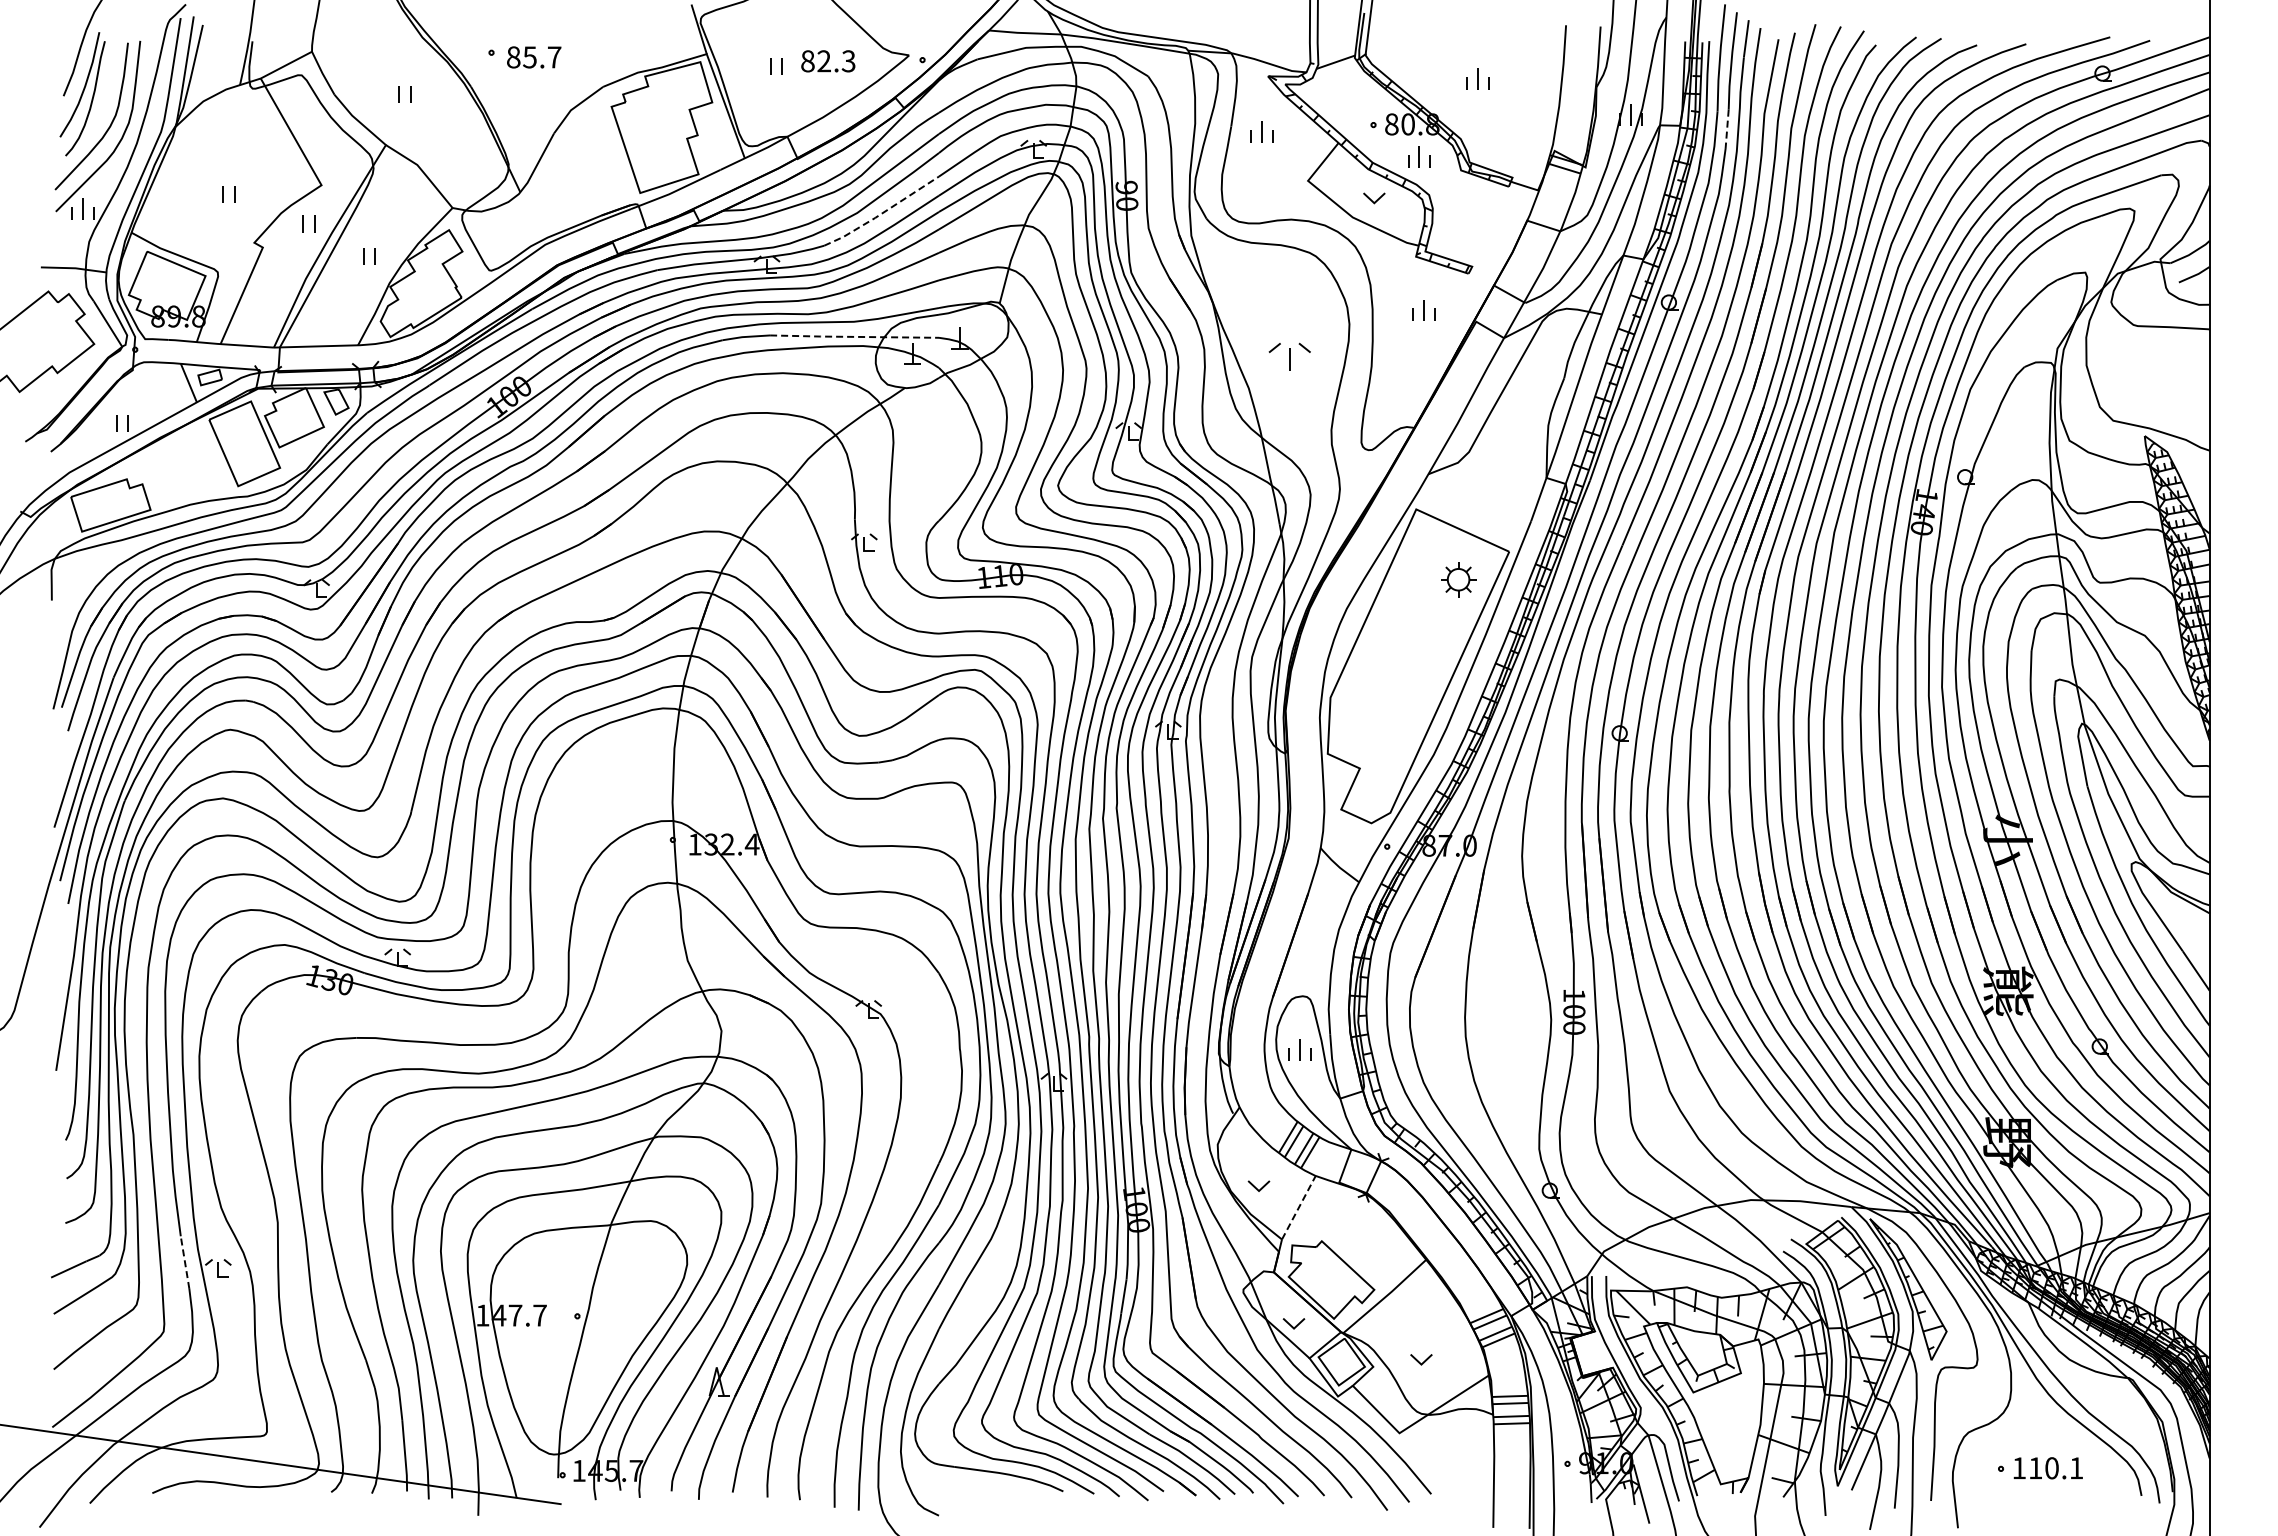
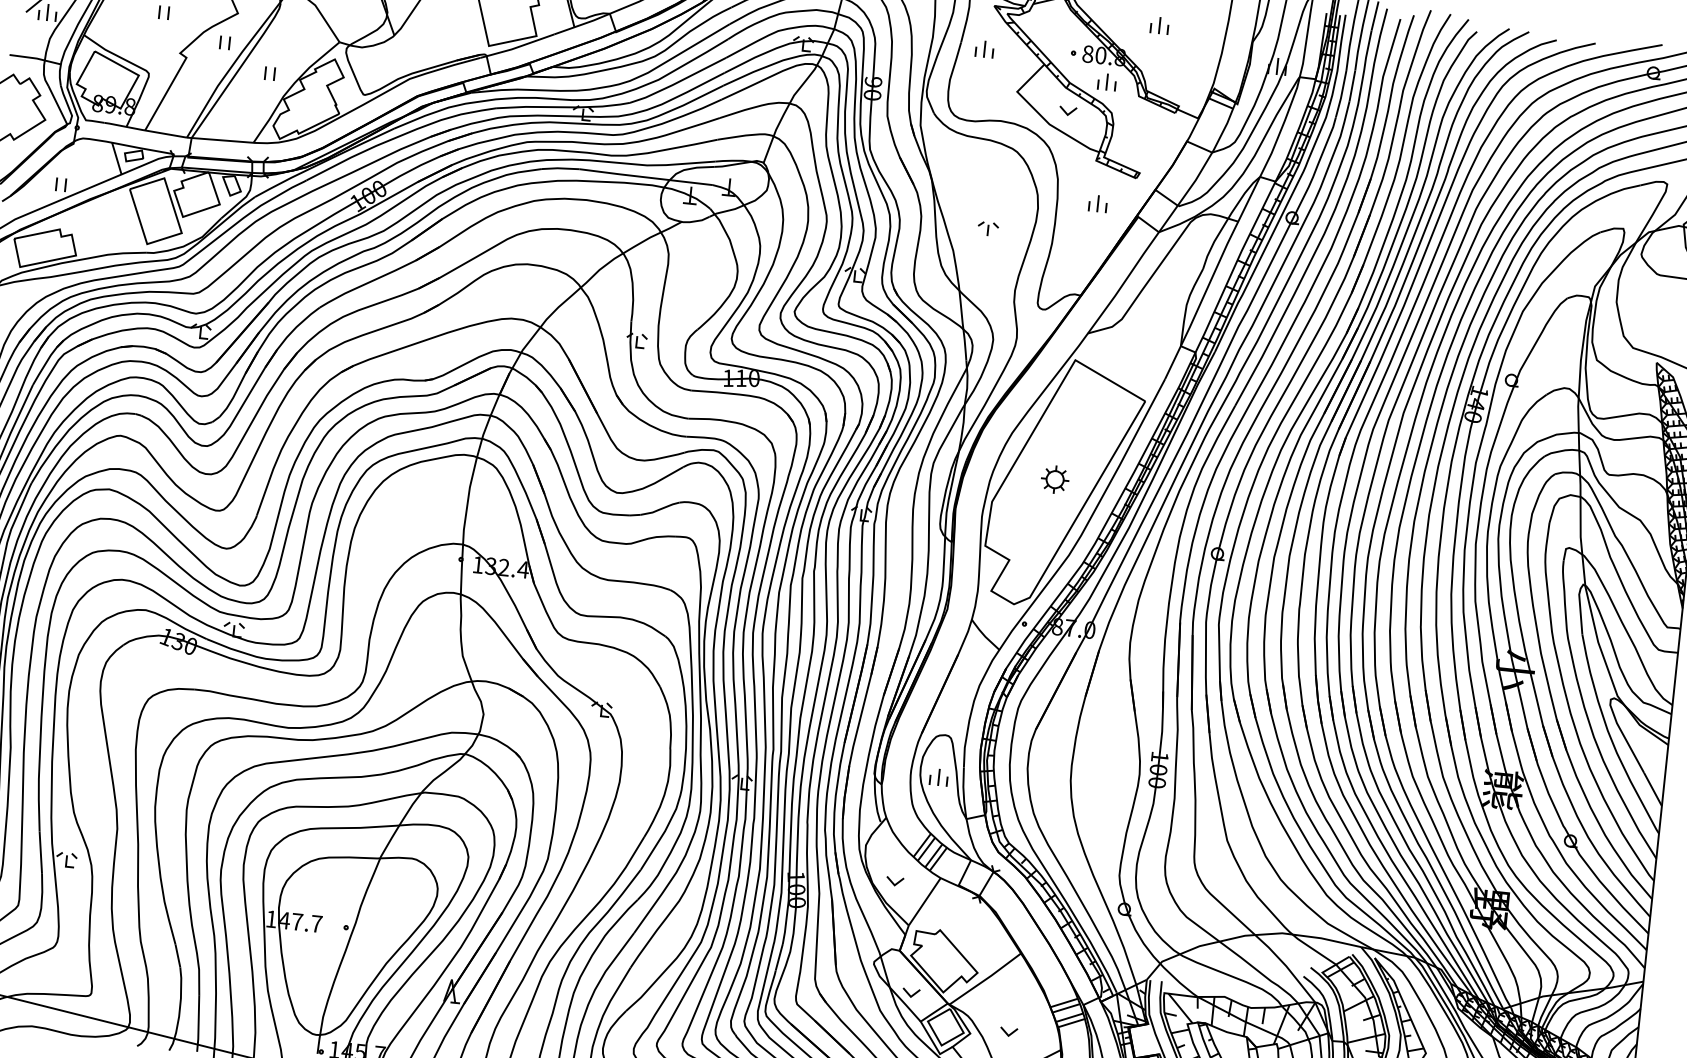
line: (1727, 129) -> (1352, 86), dashed -> solid
line: (882, 213) -> (678, 82), dashed -> solid
line: (854, 336) -> (646, 177), dashed -> solid
part: (1289, 356) -> (988, 228), size x0.62
part: (1458, 579) -> (1055, 479), moved
line: (1298, 1207) -> (924, 901), dashed -> solid
line: (185, 1262) -> (41, 852), dashed -> solid

